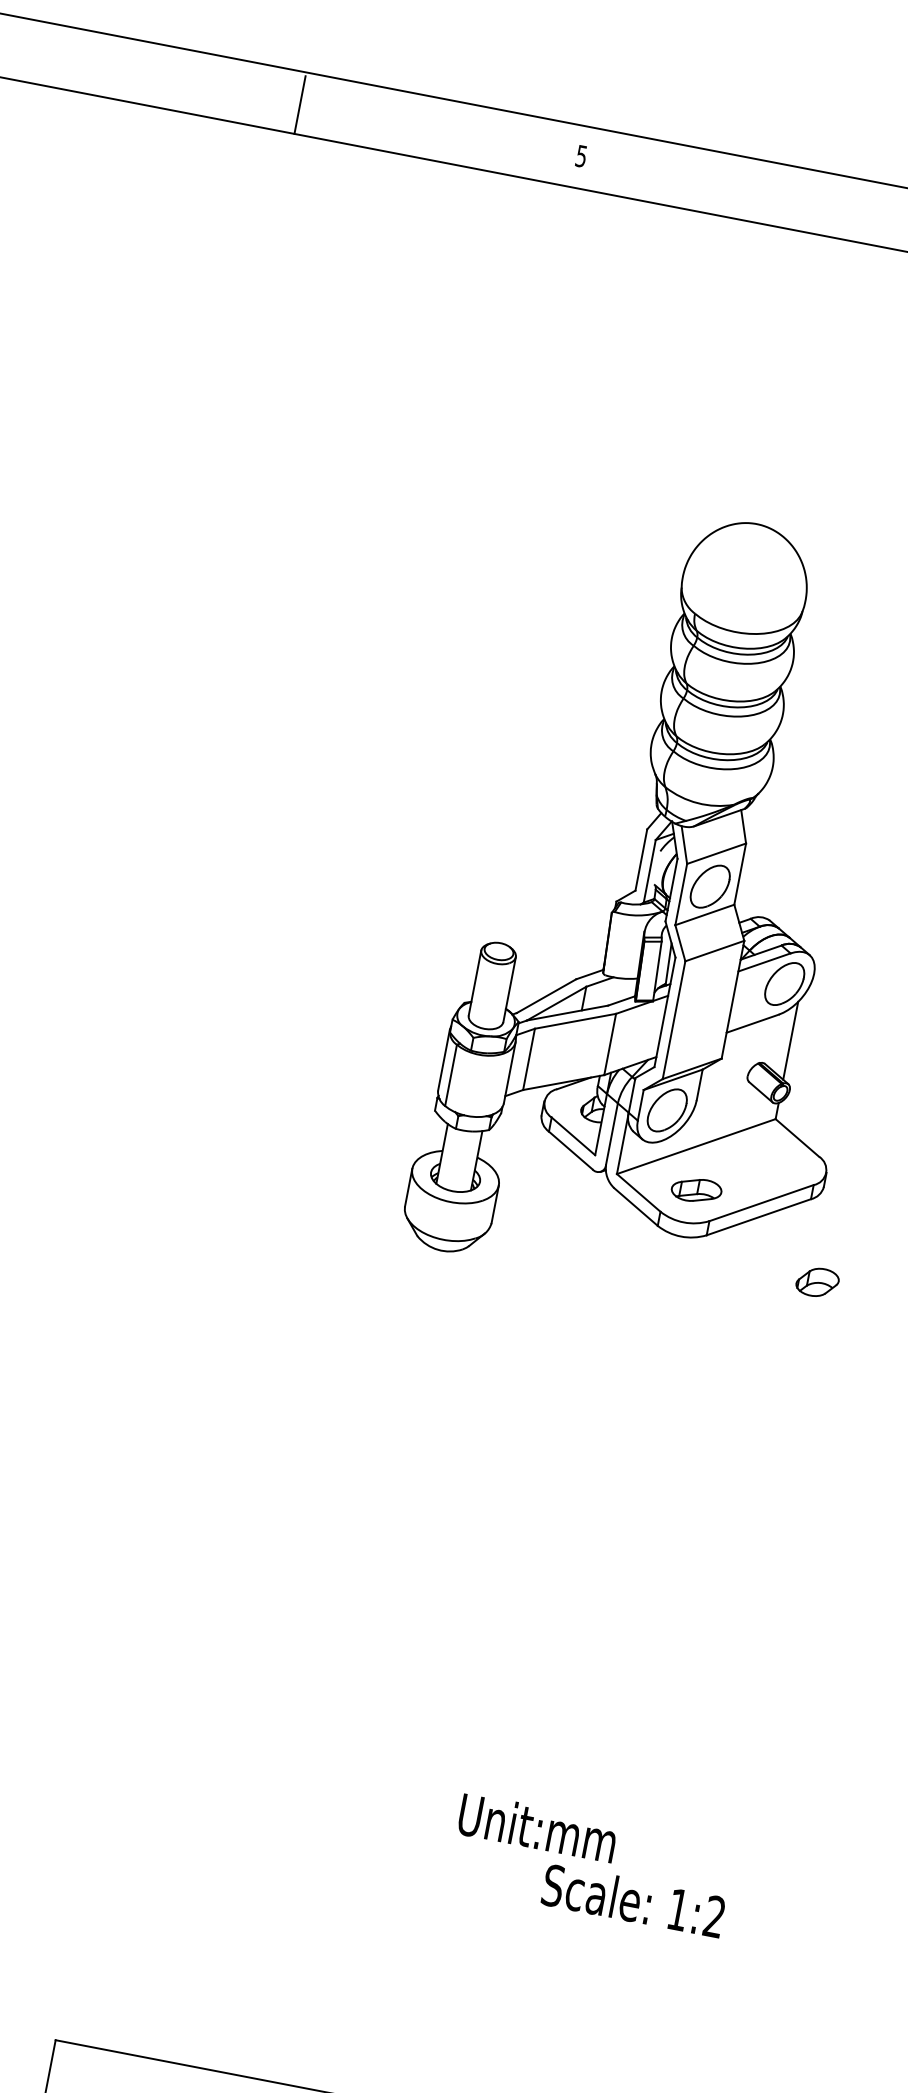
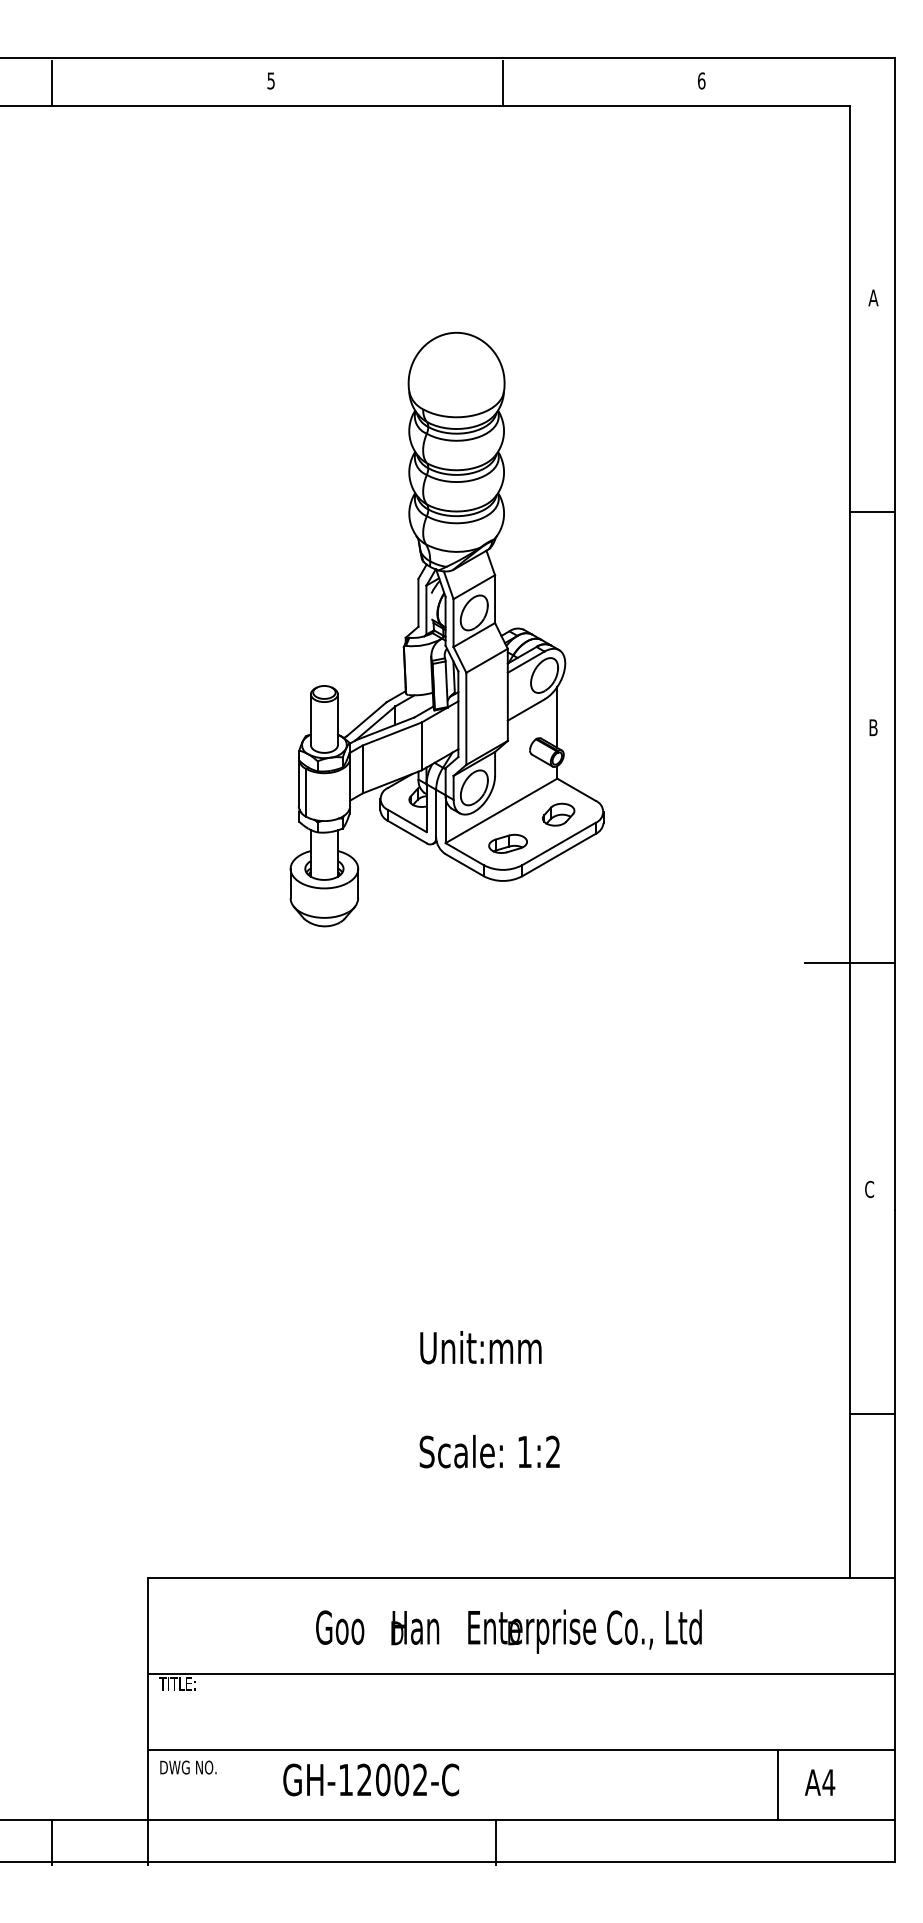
line: (876, 215) -> (502, 82), added
part: (817, 1282) -> (558, 814), moved
text: (633, 1900) -> (489, 1451), moved

